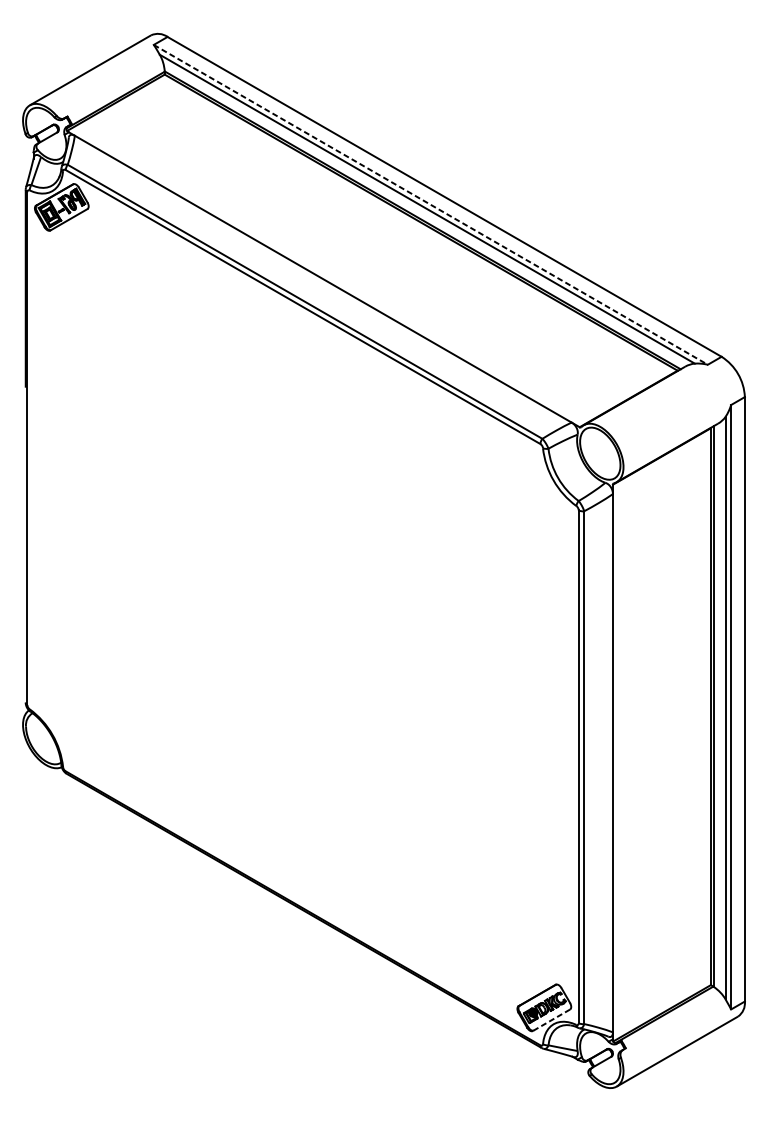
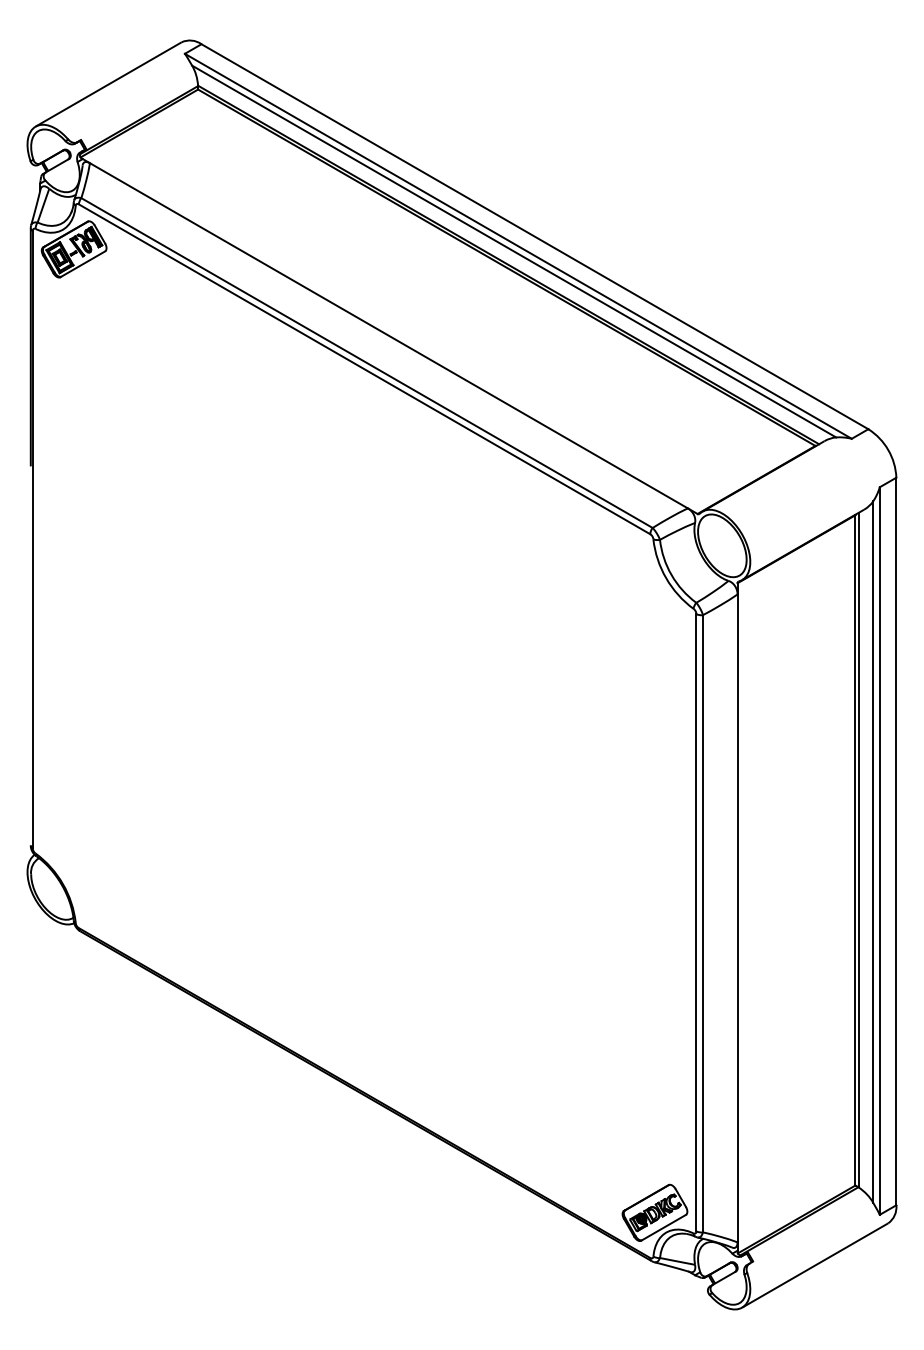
line: (430, 205) -> (518, 246), dashed -> solid
line: (551, 1020) -> (663, 1227), dashed -> solid

